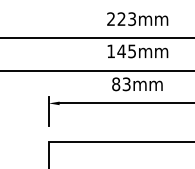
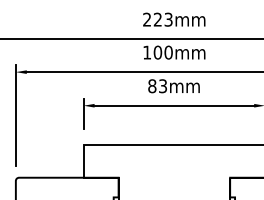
text: (126, 51) -> (162, 52), 145mm -> 100mm

